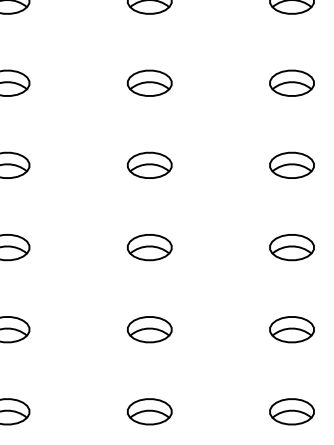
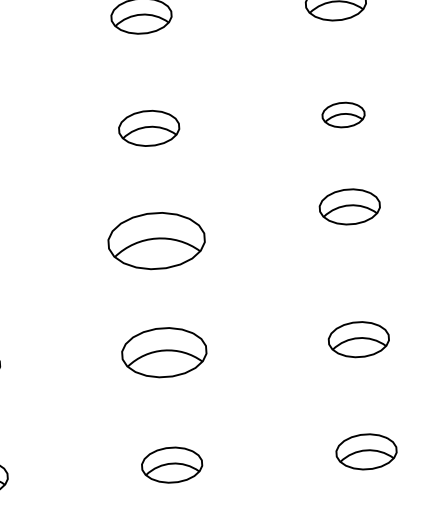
part: (291, 82) -> (342, 114), size x0.7
part: (149, 164) -> (156, 239), size x1.6
part: (291, 164) -> (349, 205), moved
part: (149, 247) -> (164, 352), size x1.4

